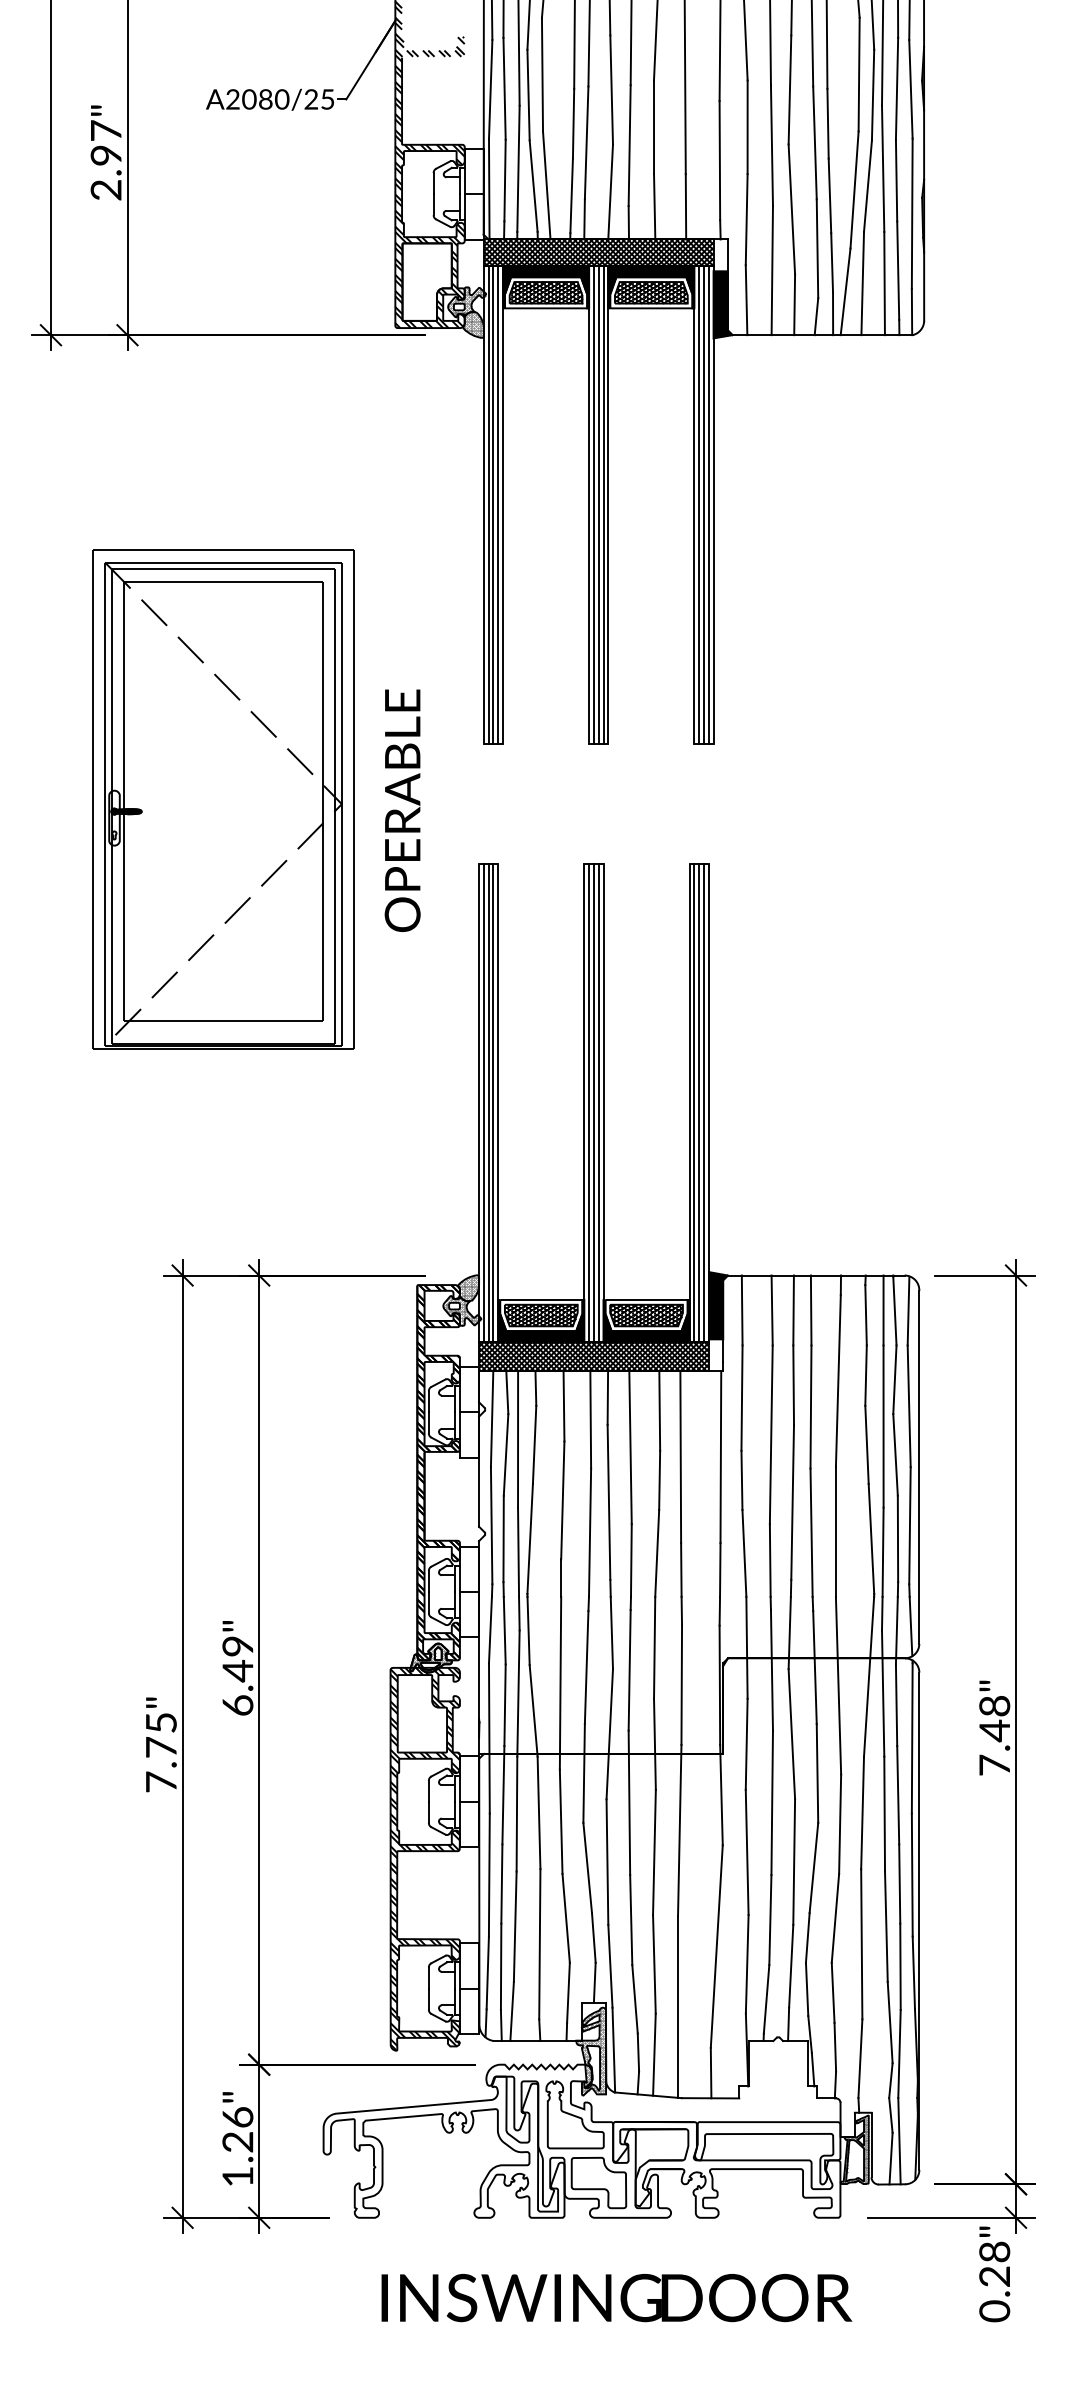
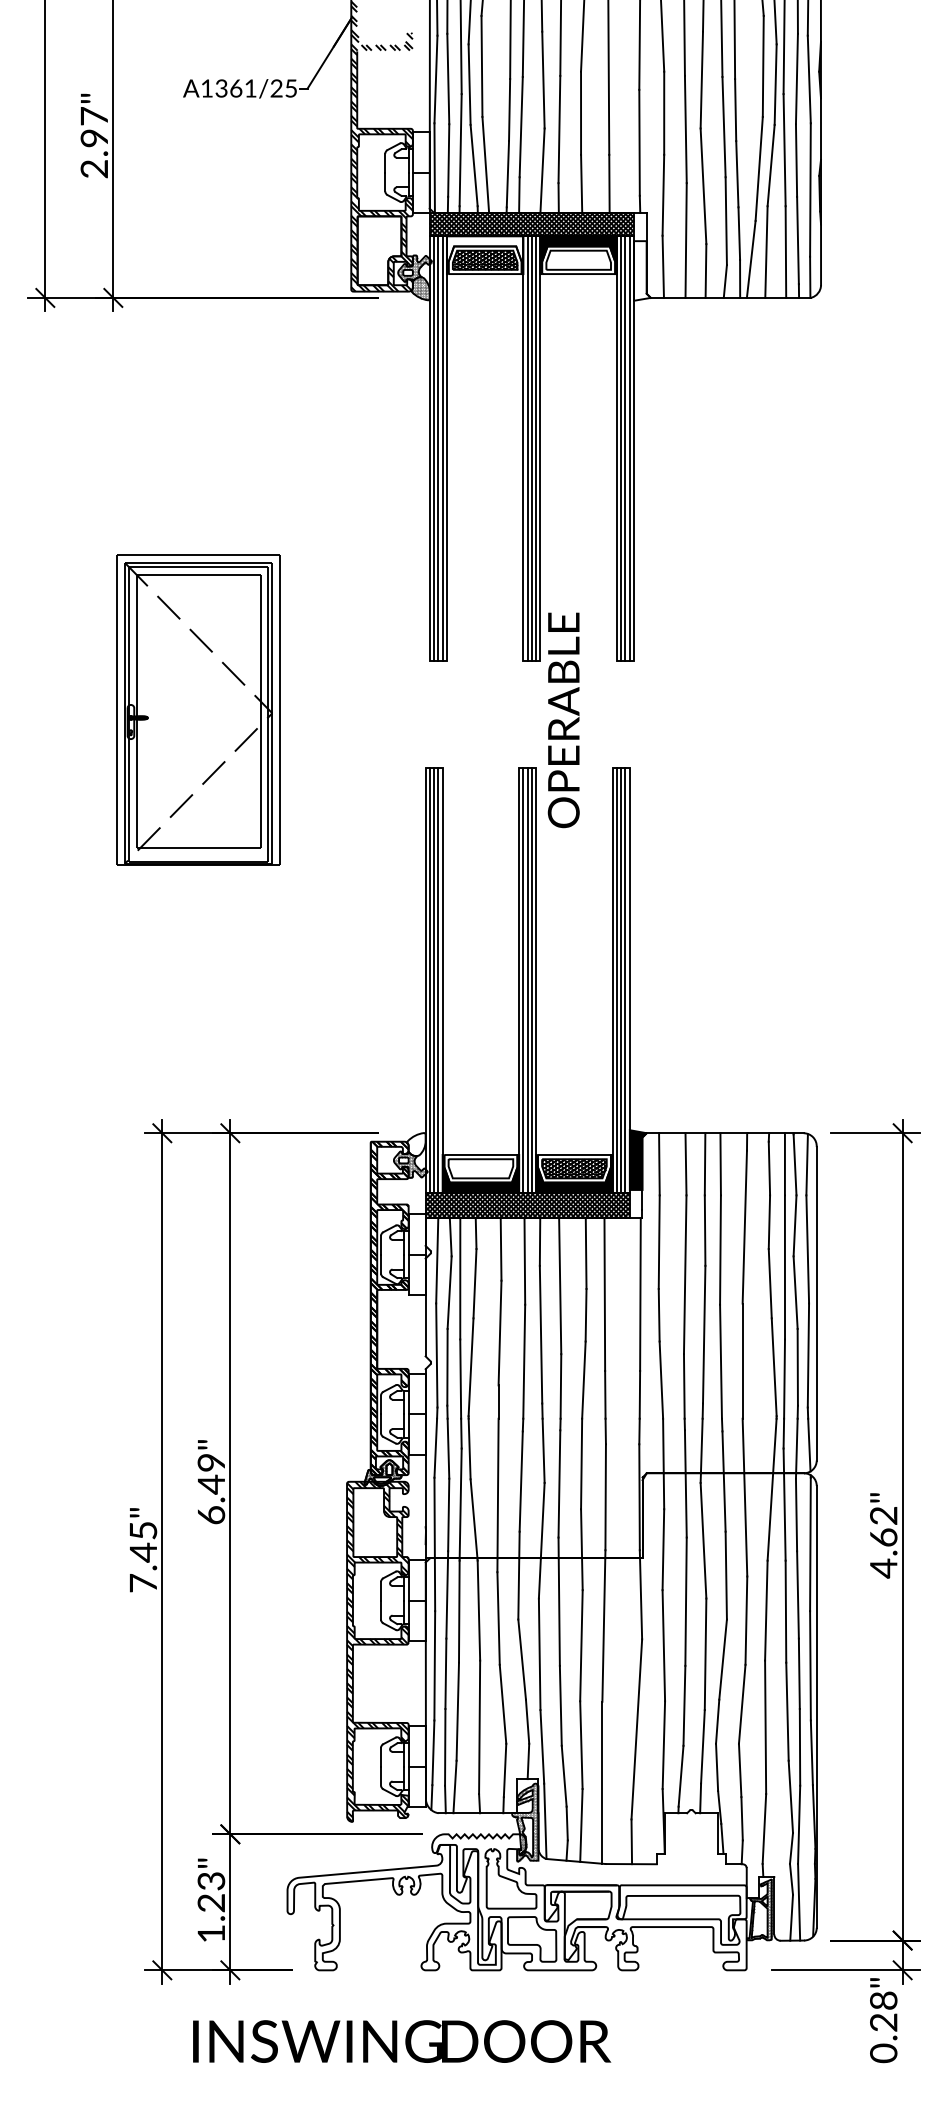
text: (258, 99) -> (229, 88), A2080/25 -> A1361/25
fill: (545, 287) -> (484, 255), removed
hatch: (651, 291) -> (578, 259), removed
fill: (722, 304) -> (641, 270), removed
part: (223, 799) -> (198, 710), size x0.7
text: (402, 810) -> (563, 720), moved
hatch: (468, 1288) -> (416, 1144), removed
hatch: (540, 1315) -> (480, 1168), removed
text: (994, 1736) -> (883, 1542), 7.48" -> 4.62"
text: (160, 1747) -> (142, 1552), 7.75" -> 7.45"
text: (236, 2117) -> (210, 1881), 1.26" -> 1.23"
text: (617, 2297) -> (402, 2041), moved

